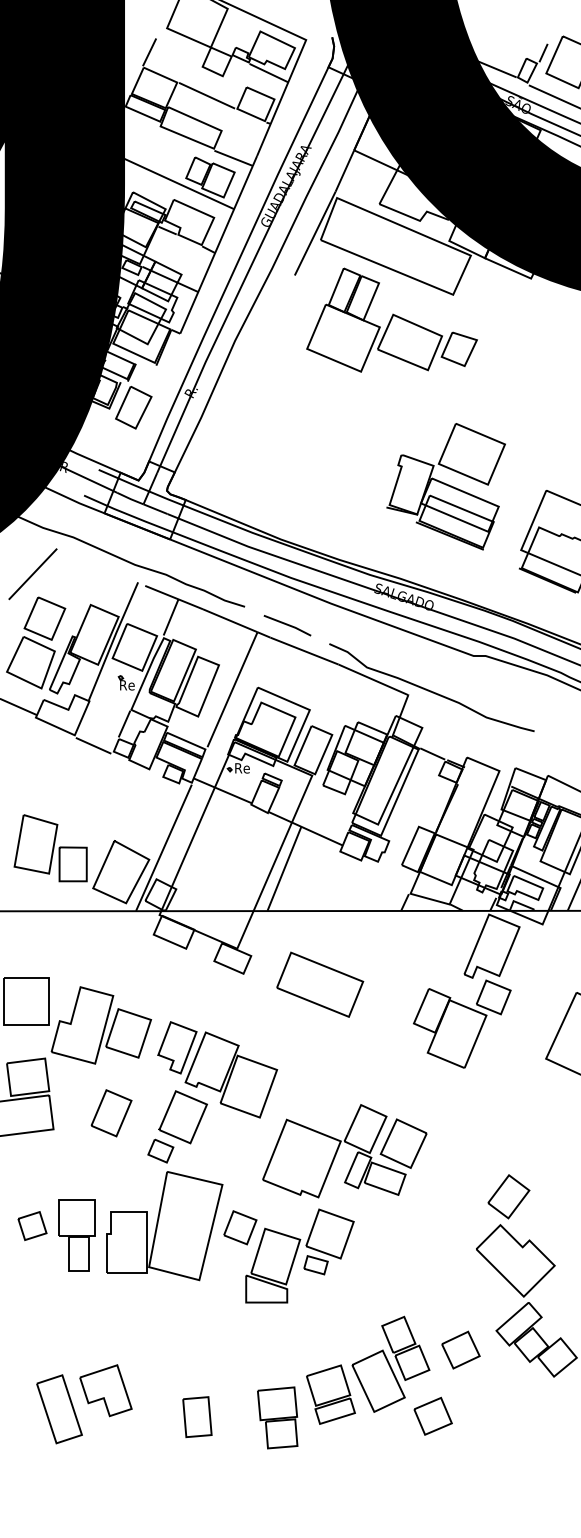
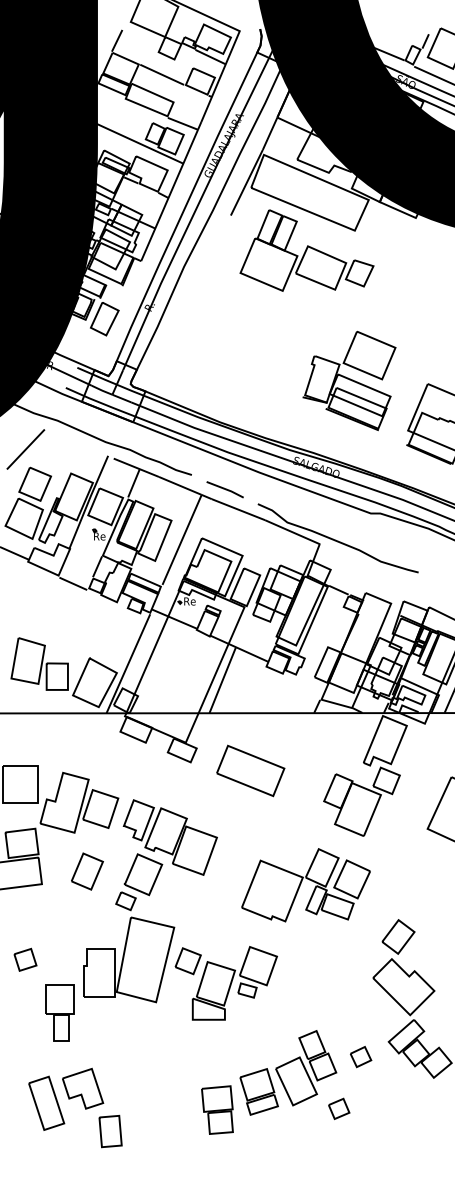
part: (344, 1151) -> (305, 885), moved
part: (75, 1234) -> (59, 1012), moved
part: (460, 1349) -> (360, 1056), size x0.7
part: (432, 1415) -> (338, 1108), size x0.7
part: (197, 1417) -> (110, 1131), moved

